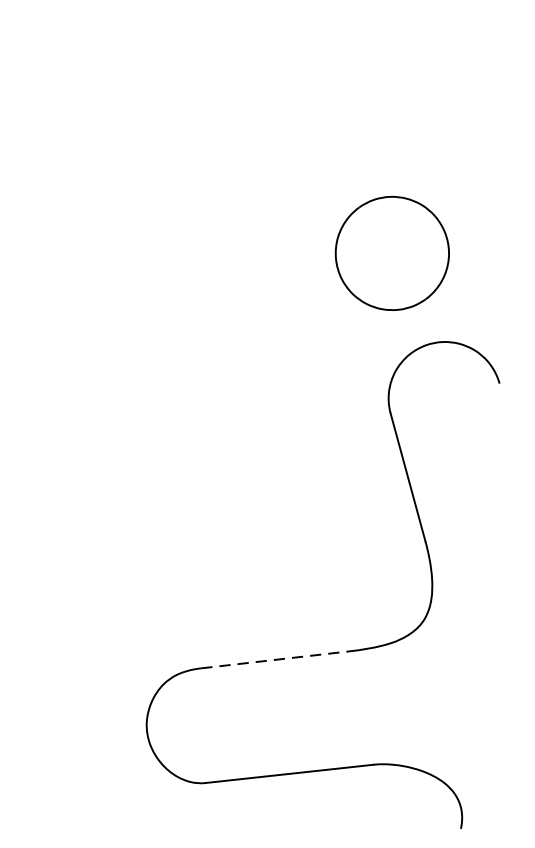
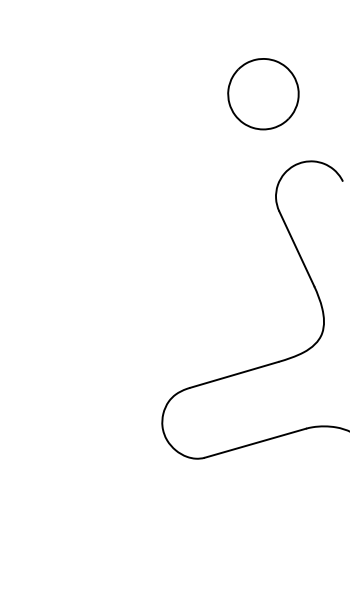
part: (392, 253) -> (263, 94), moved
line: (275, 659) -> (234, 374), dashed -> solid

